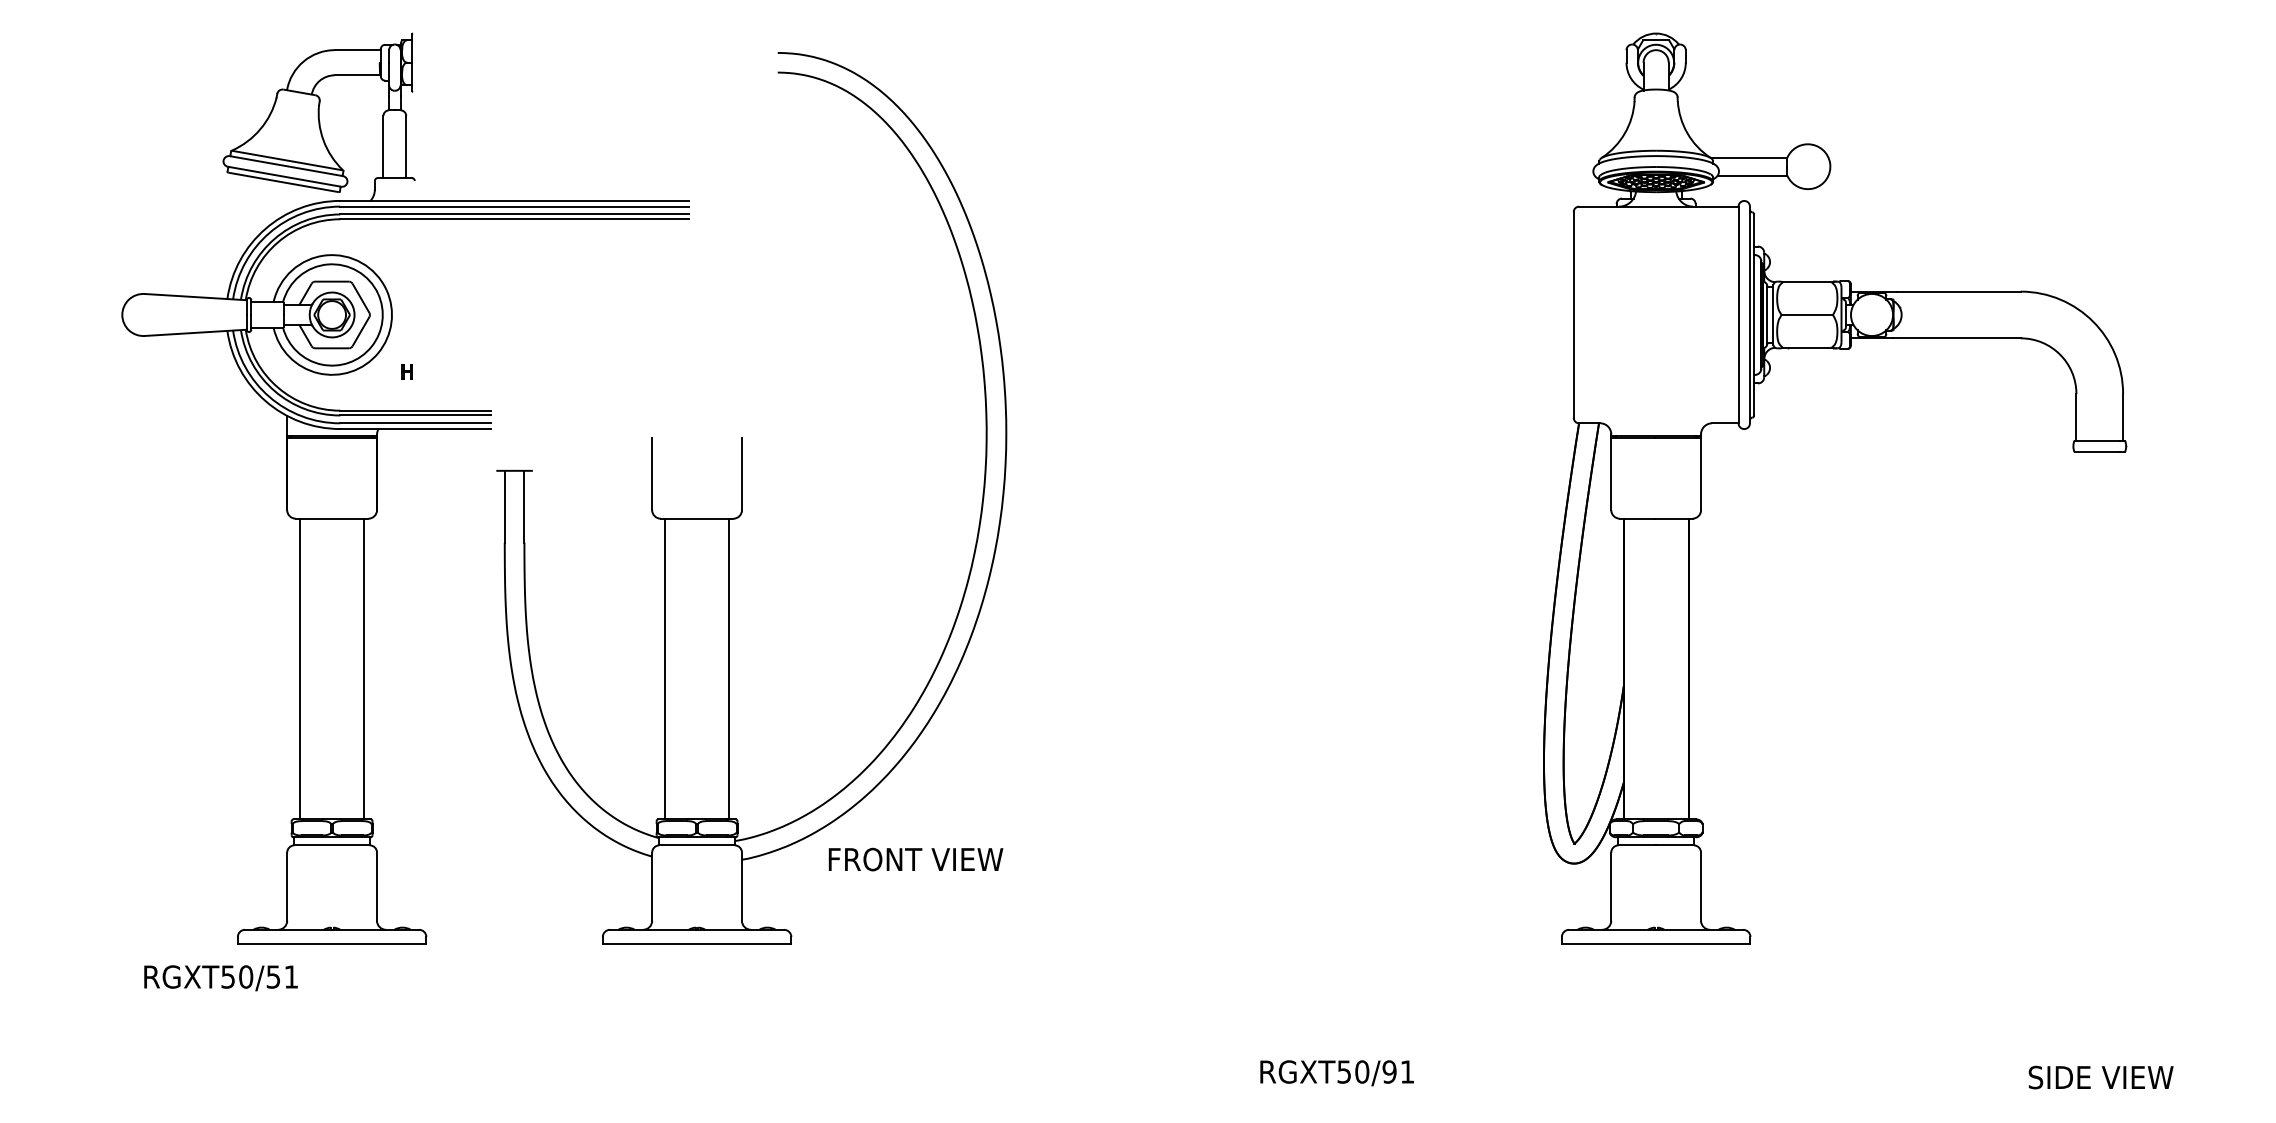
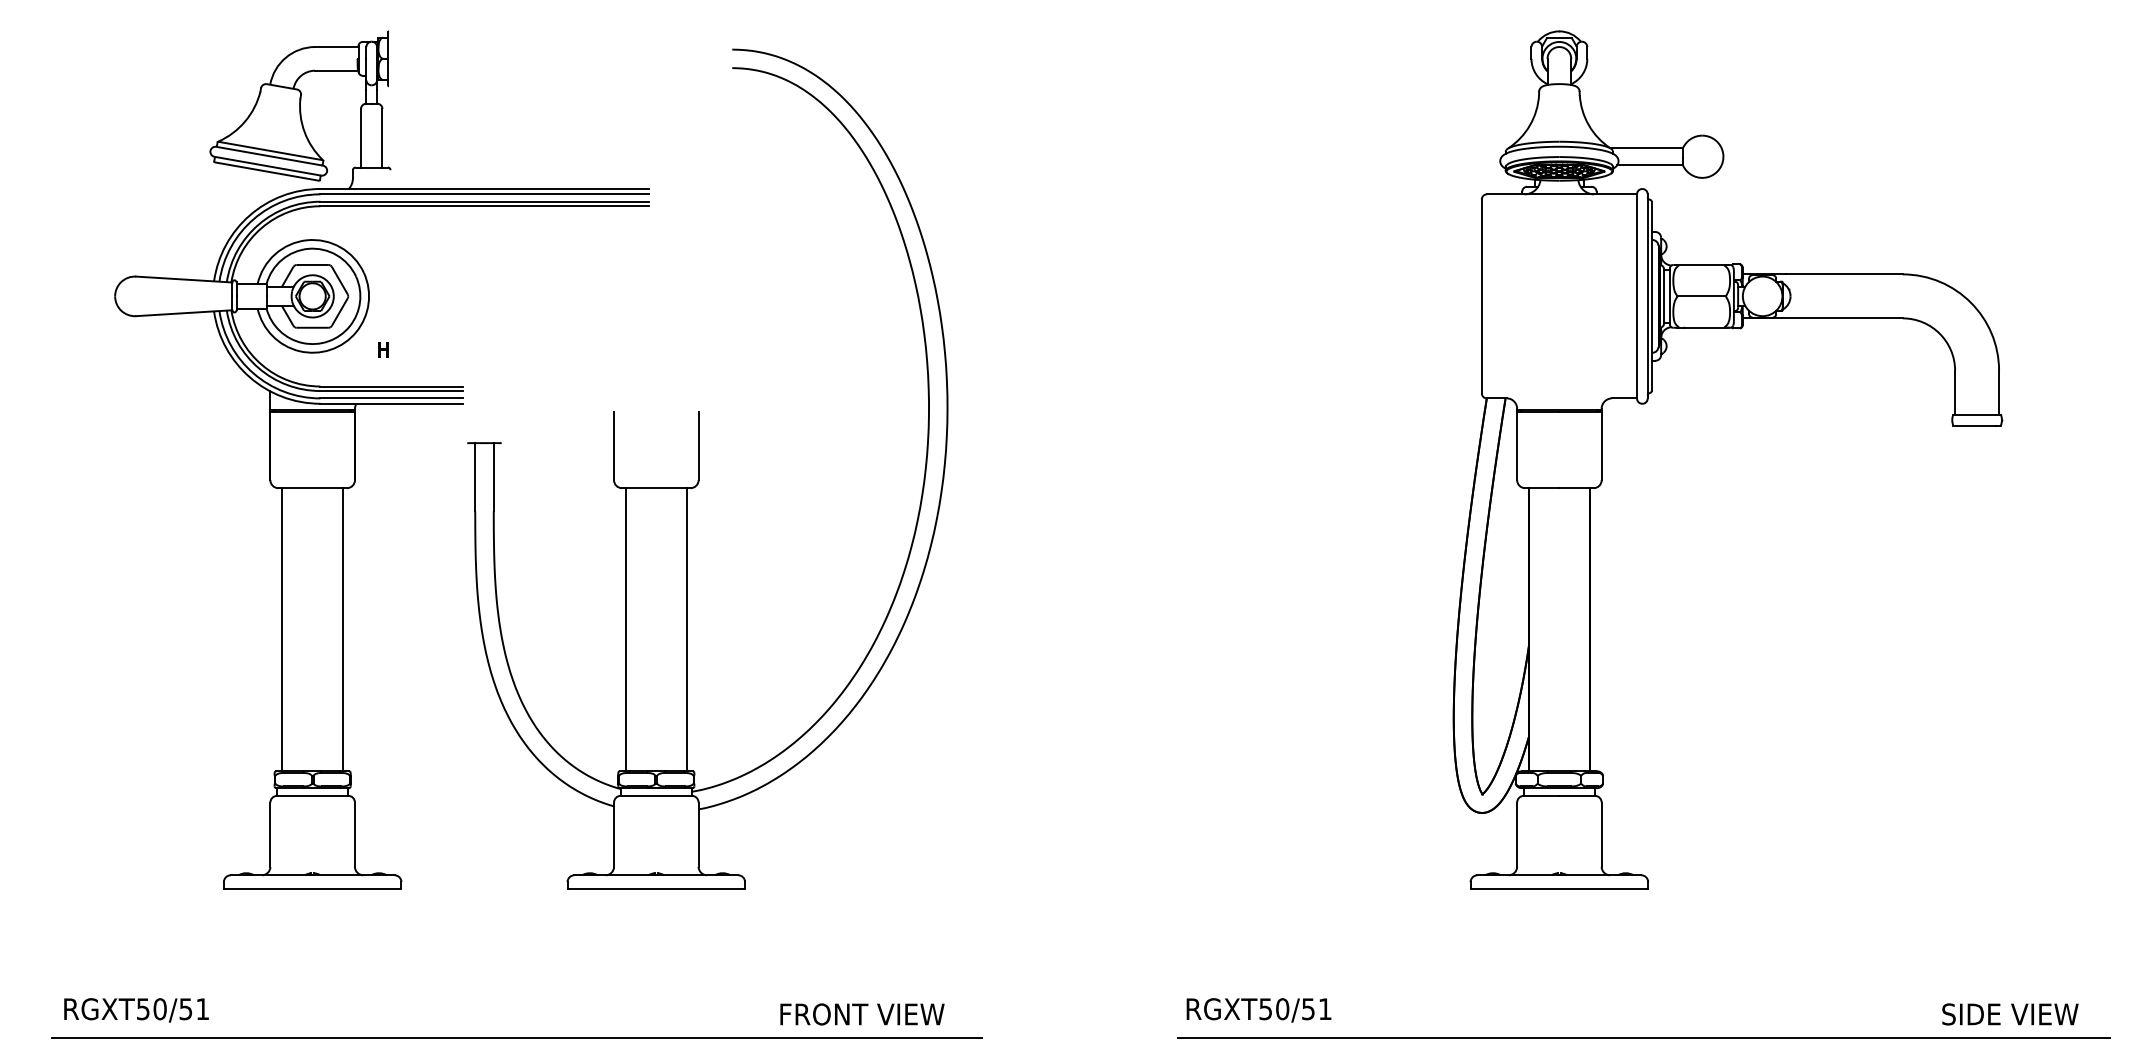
text: (915, 859) -> (861, 1014), moved
text: (220, 978) -> (136, 1010), moved
text: (1389, 1071) -> (1308, 1008), RGXT50/91 -> RGXT50/51
text: (2100, 1077) -> (2009, 1014), moved
line: (548, 1102) -> (516, 1037), added
line: (1745, 1102) -> (1643, 1037), added

